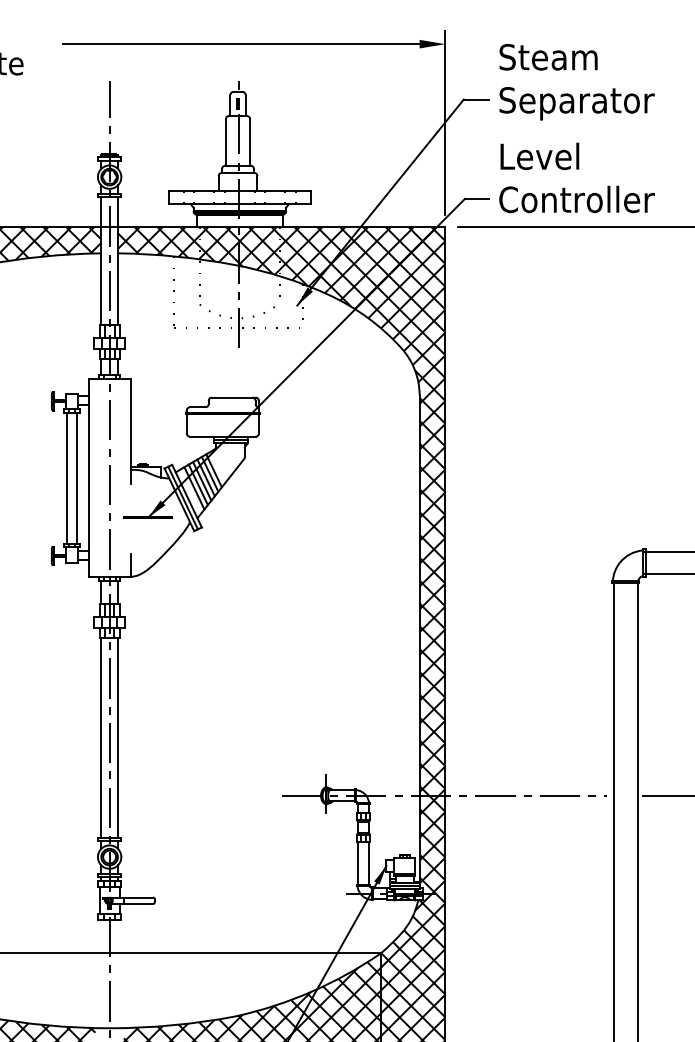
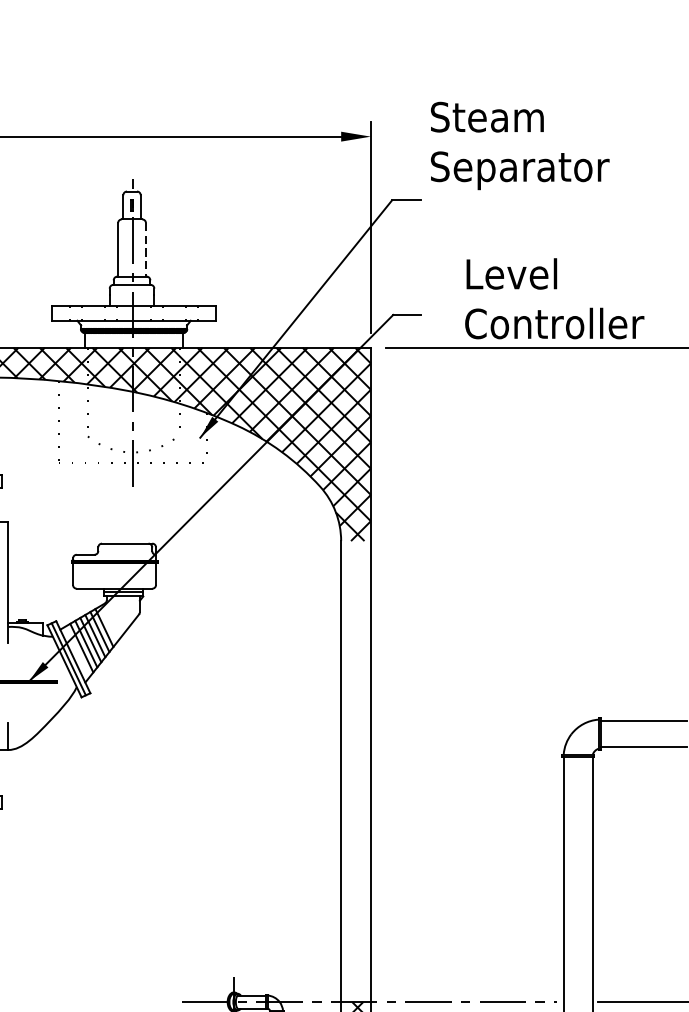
text: (576, 82) -> (519, 146), moved
line: (250, 142) -> (146, 249), solid -> dashed
text: (576, 177) -> (554, 298), moved
hatch: (432, 595) -> (355, 771), removed

